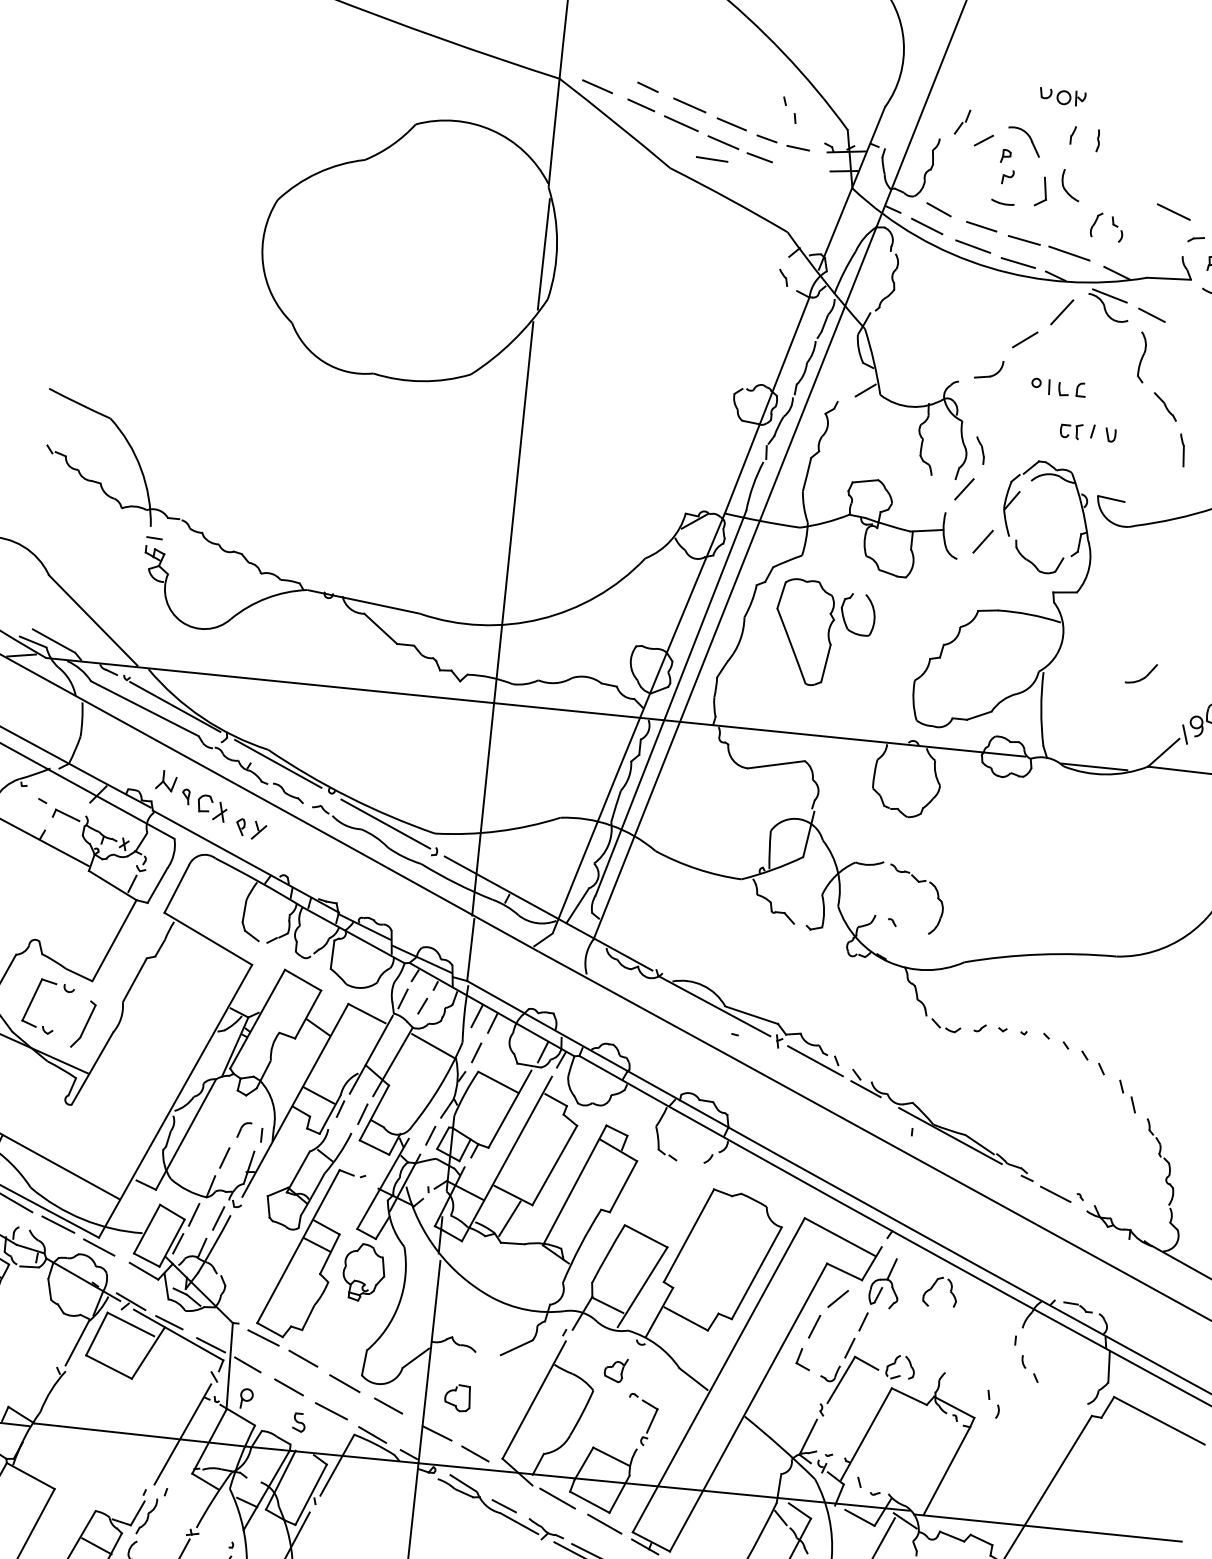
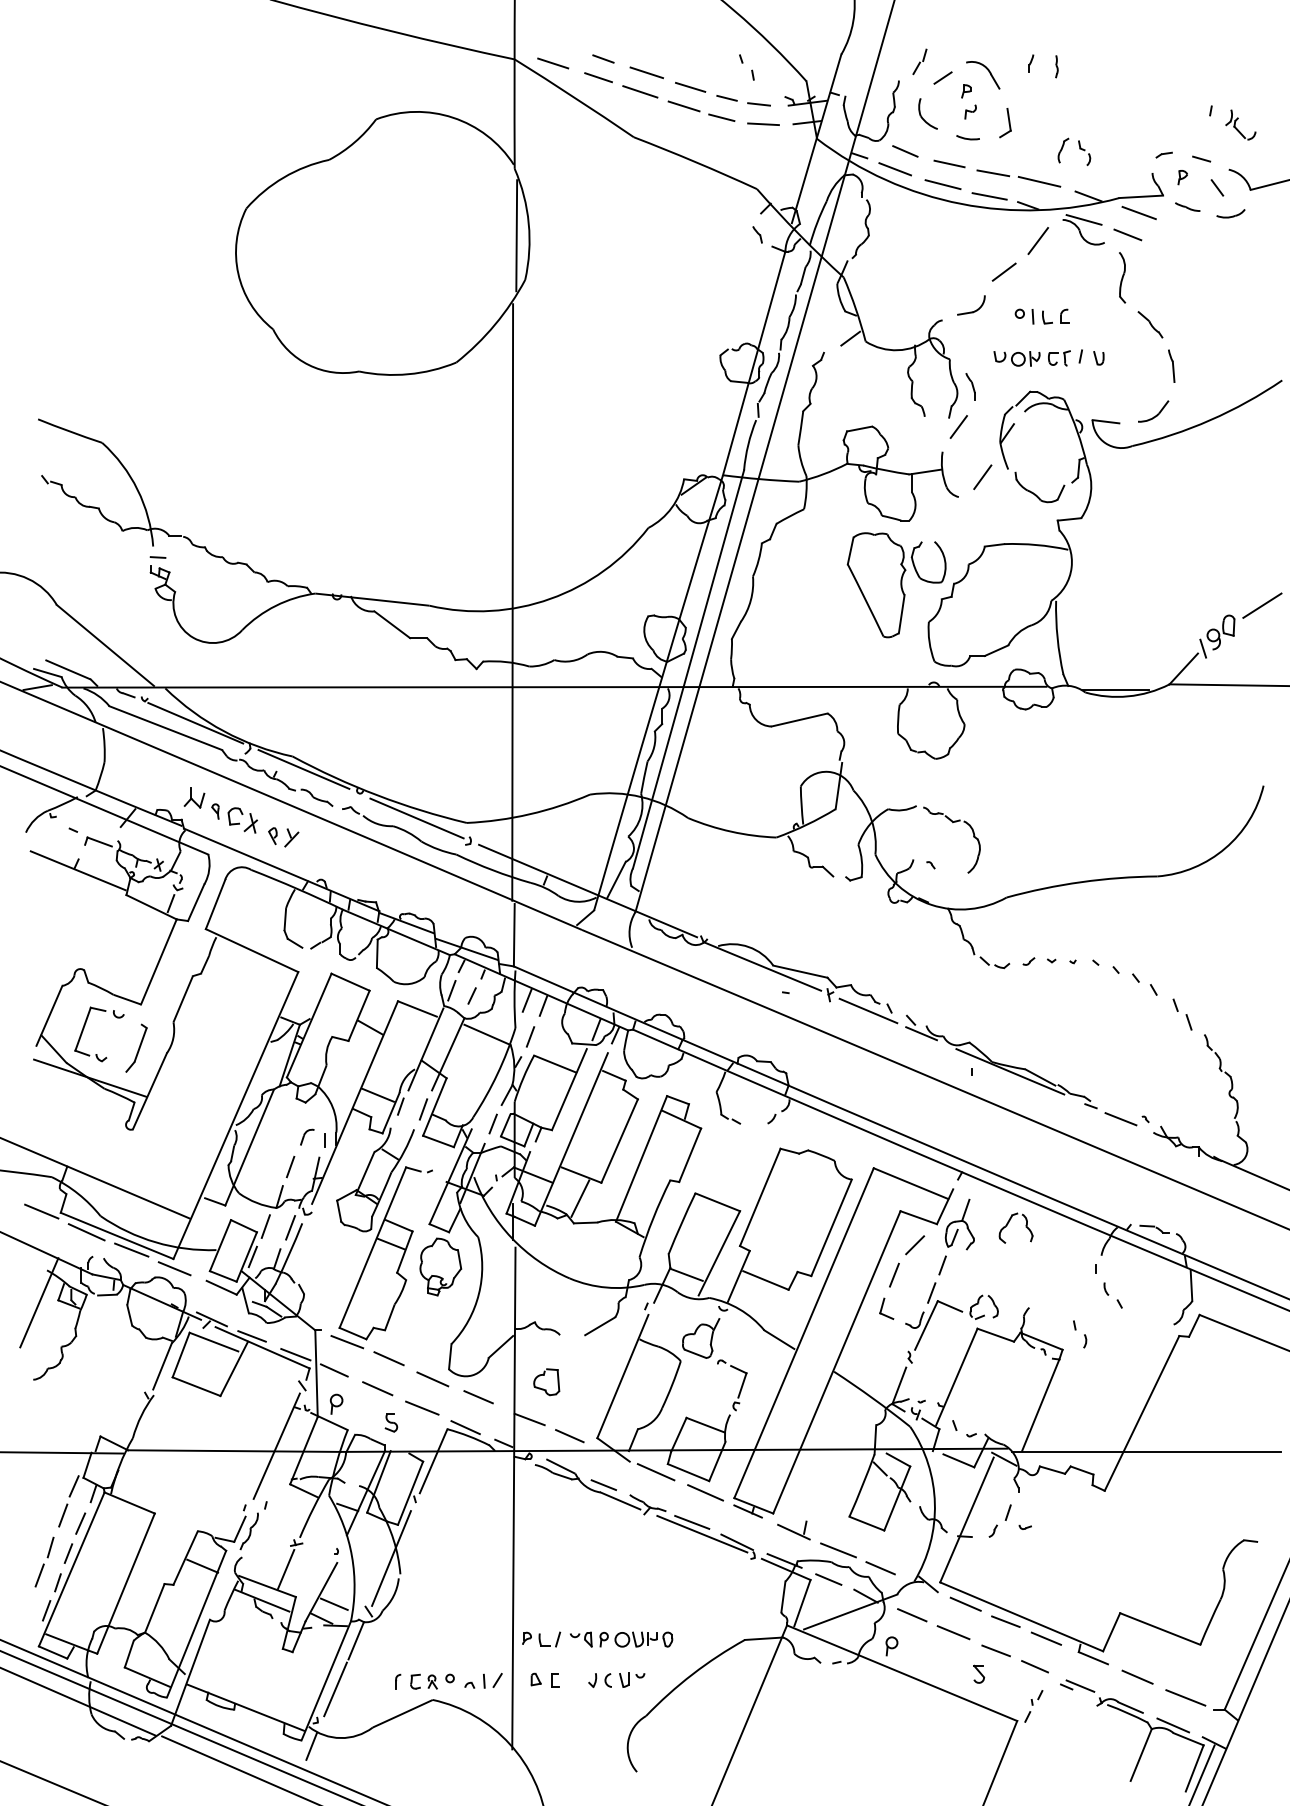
part: (1062, 96) -> (1016, 358), moved
line: (712, 158) -> (763, 123), moved
part: (1070, 184) -> (927, 113), moved
line: (1173, 212) -> (1138, 213), moved
part: (823, 634) -> (896, 585), moved
part: (1141, 673) -> (1153, 411), moved
part: (616, 1370) -> (701, 1338), size x1.67

